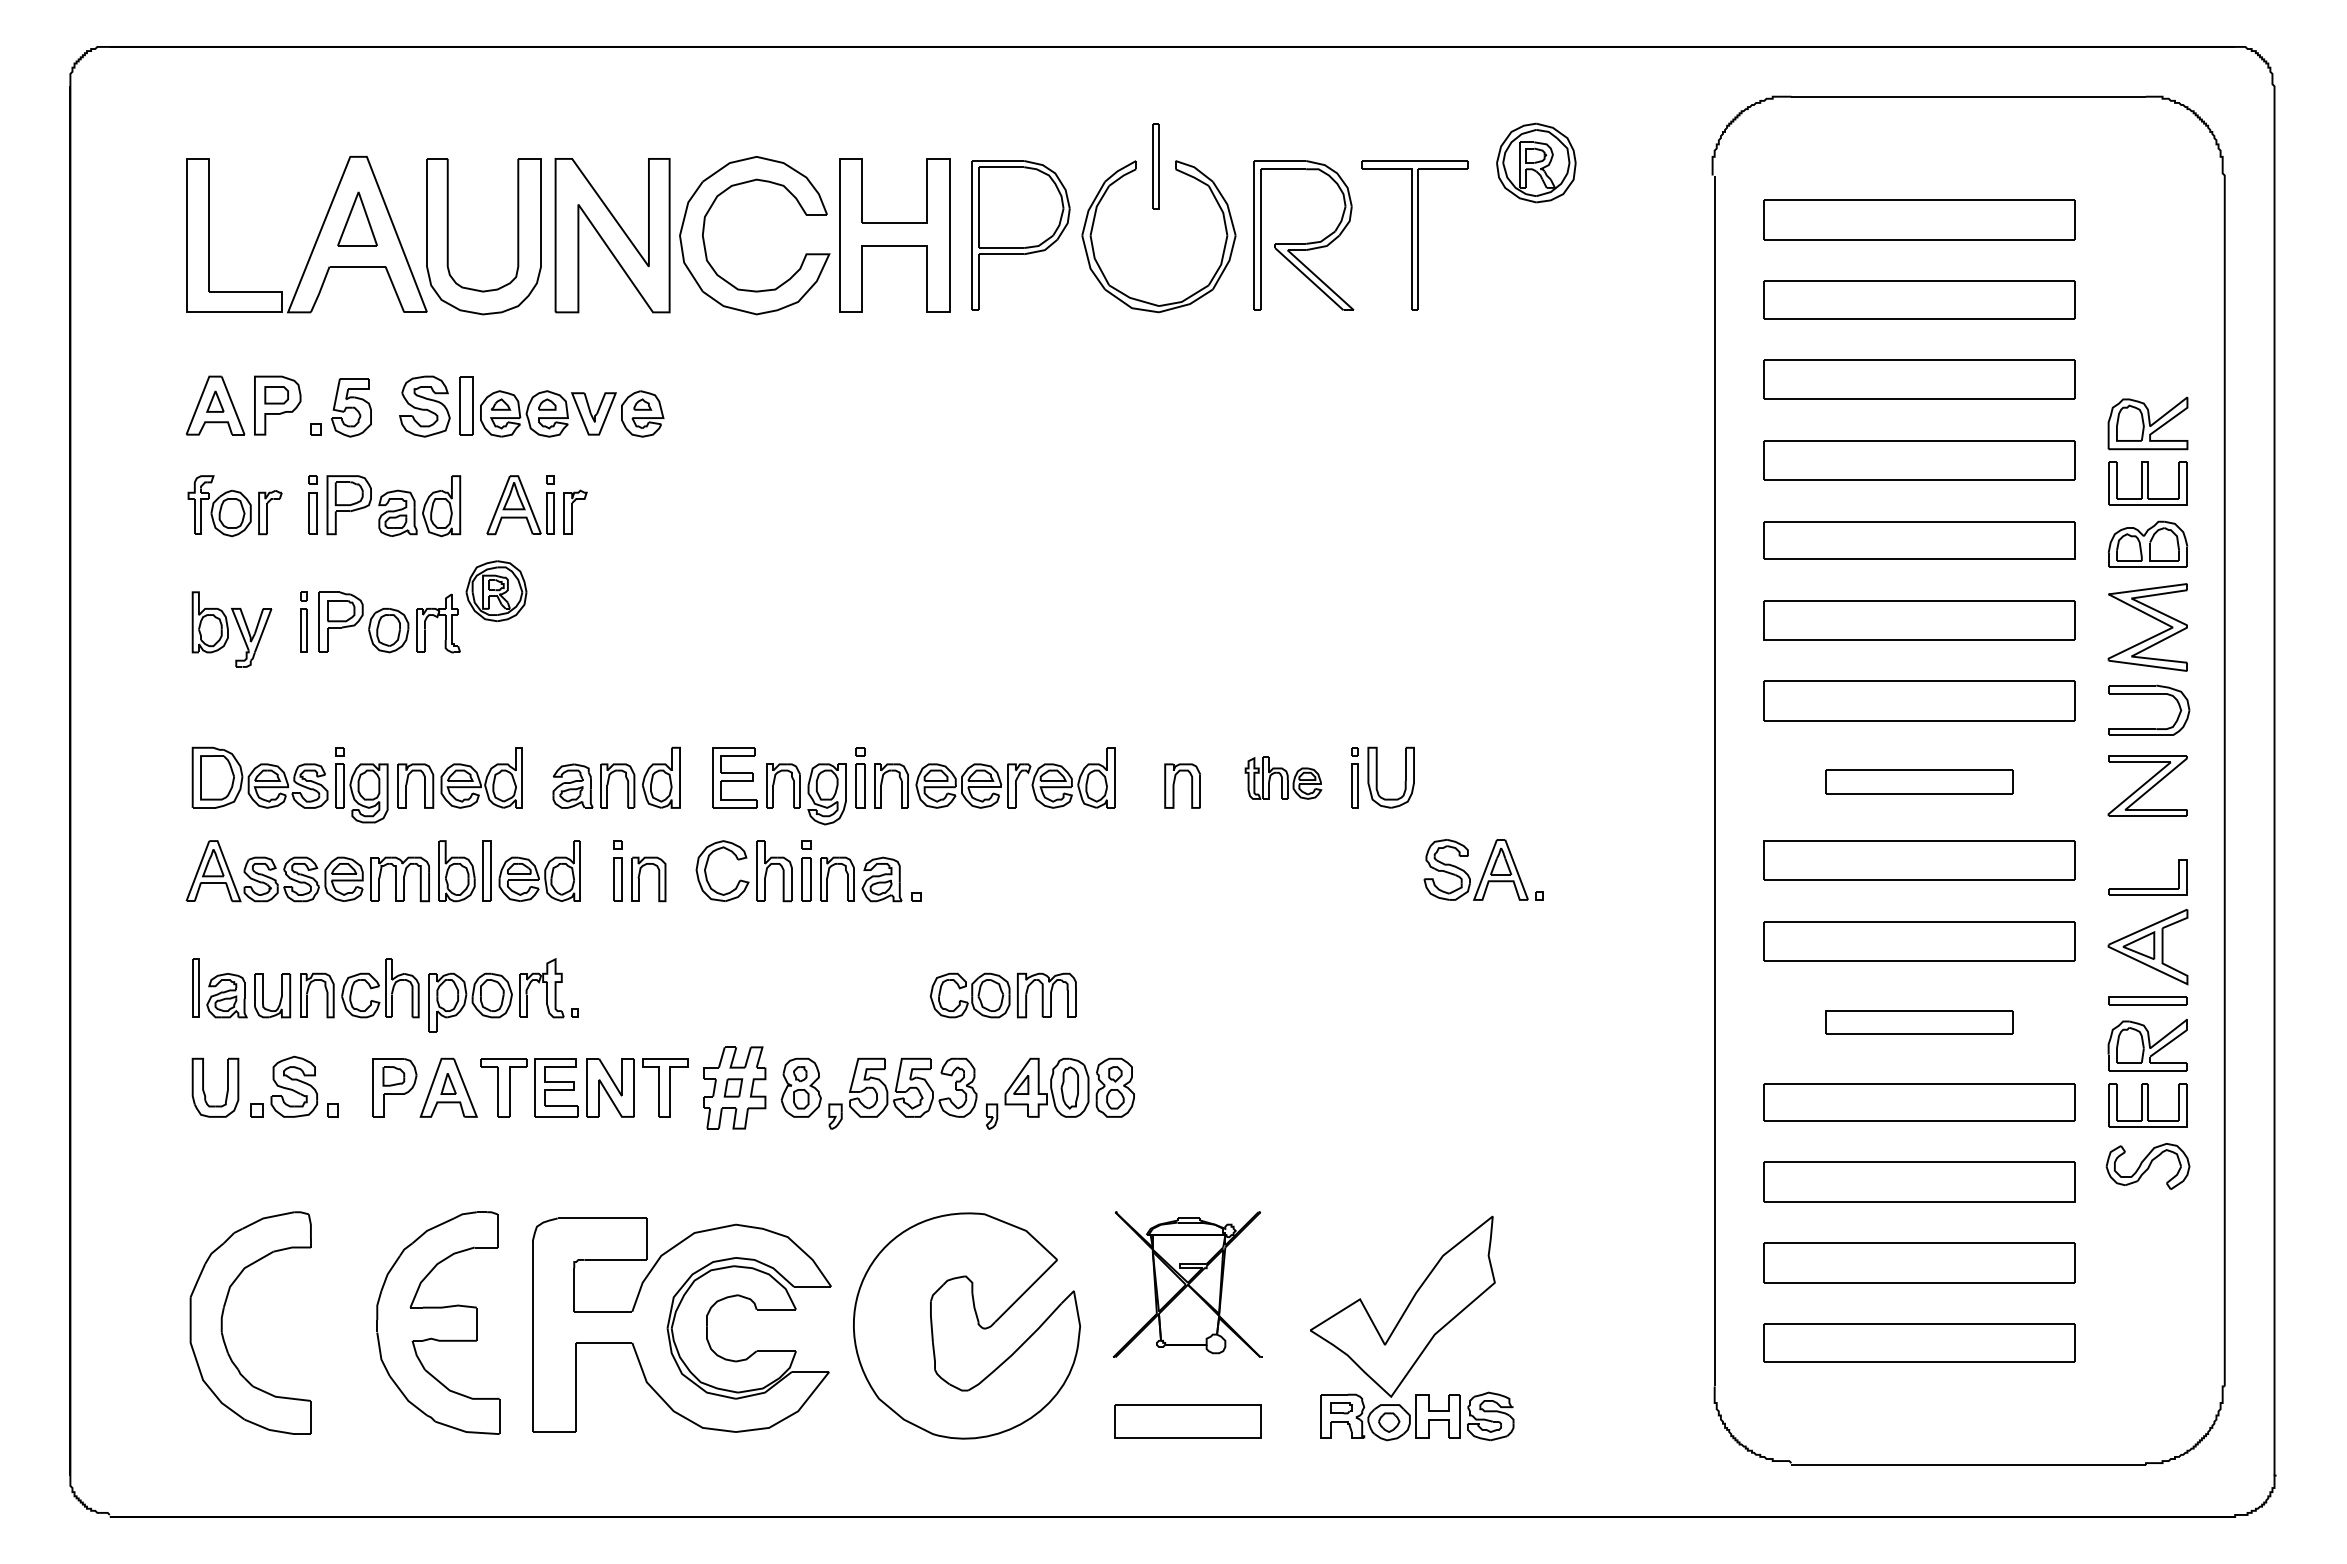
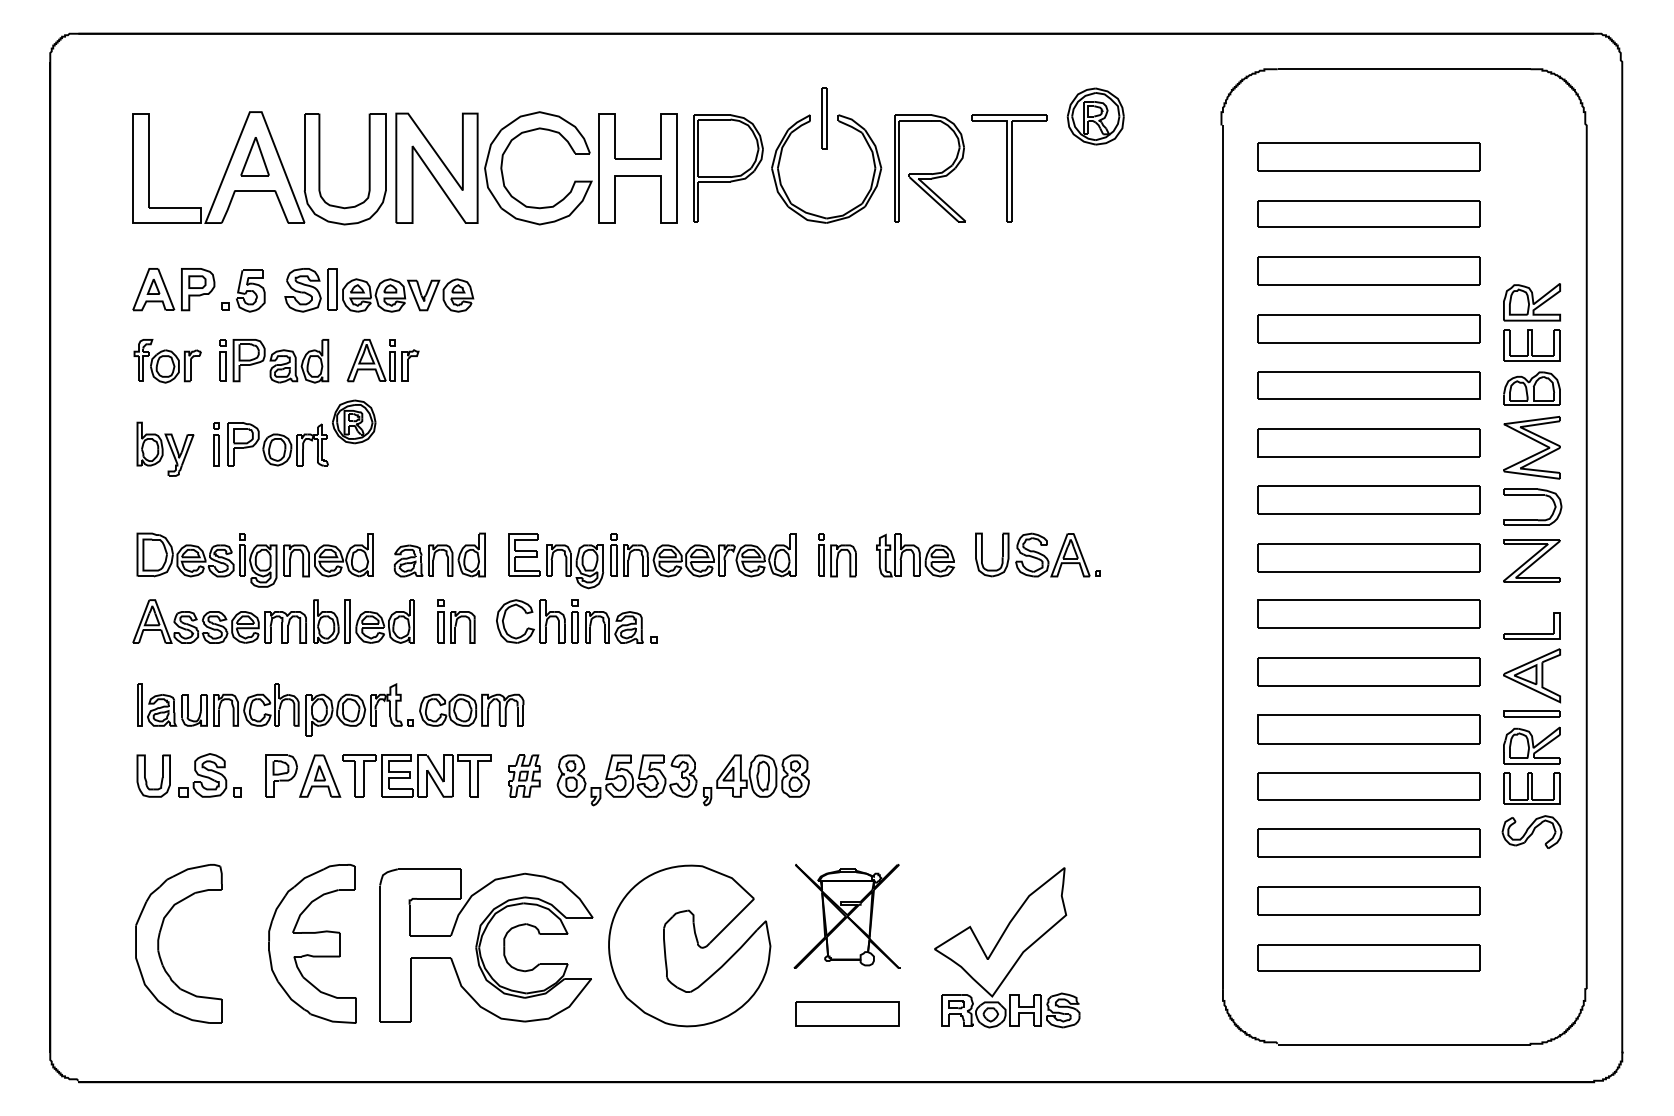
part: (1283, 777) -> (915, 554), size x1.43
part: (1354, 777) -> (821, 554), moved
part: (1919, 781) -> (1369, 557), size x1.67
part: (1483, 869) -> (1058, 554), moved
part: (1002, 995) -> (471, 710), moved
part: (1919, 1022) -> (1369, 729), size x1.67
part: (734, 1087) -> (523, 775), size x0.71

